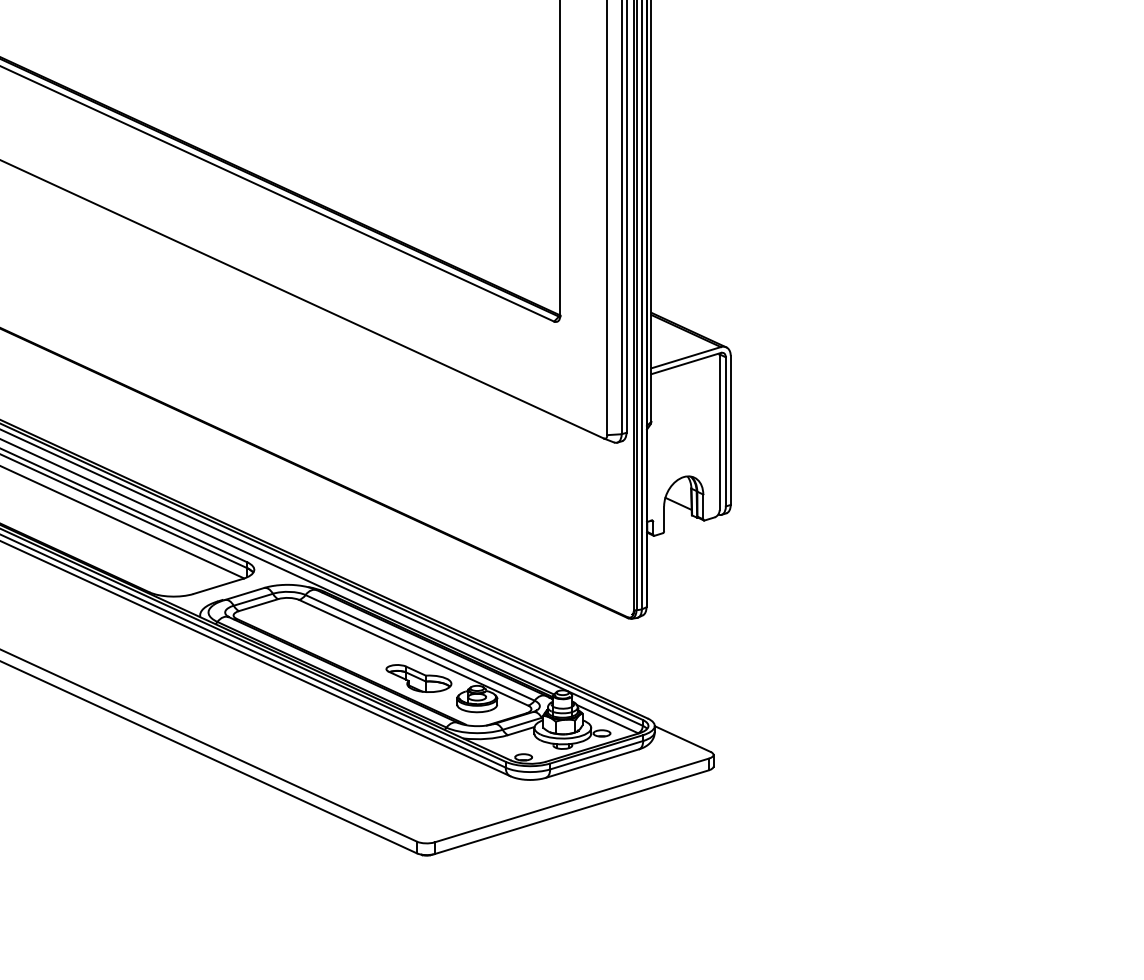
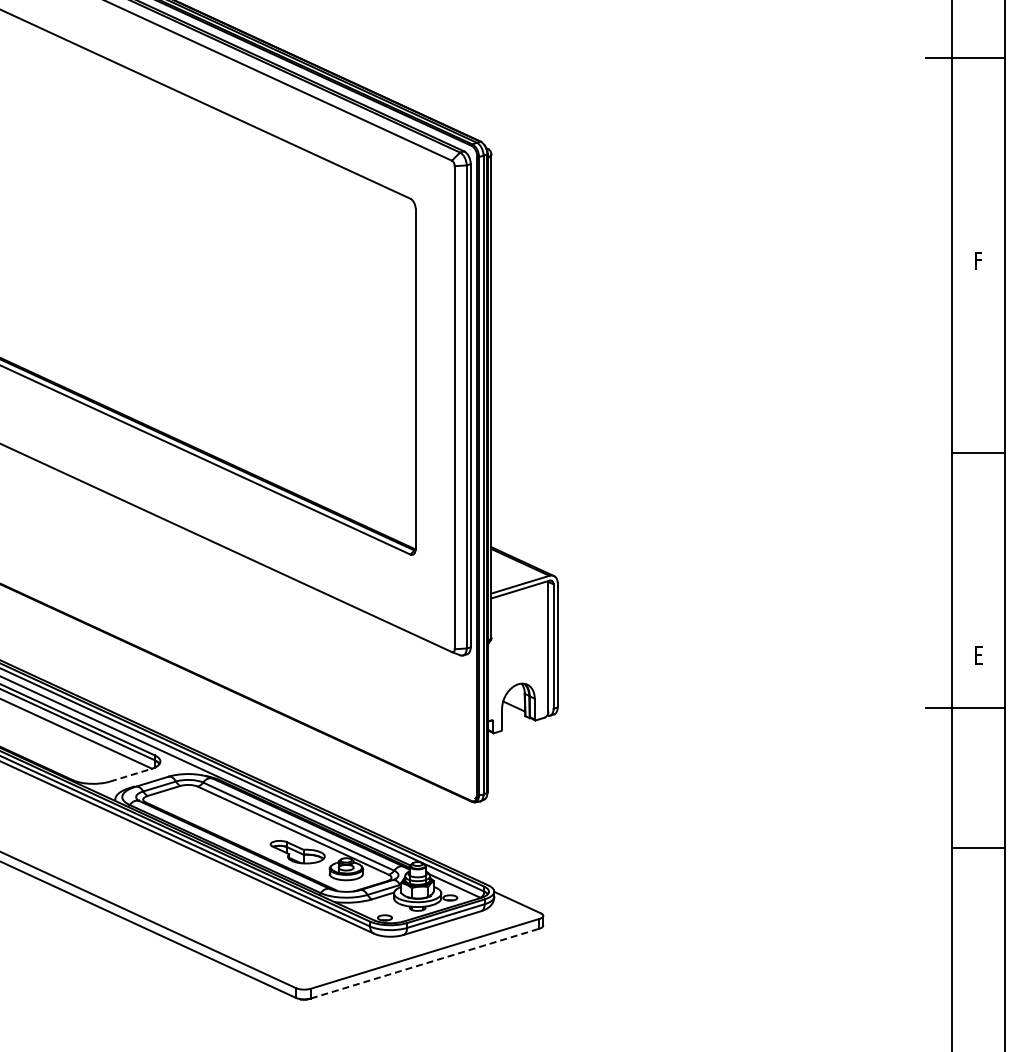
line: (218, 586) -> (130, 775), solid -> dashed
line: (572, 812) -> (425, 963), solid -> dashed

